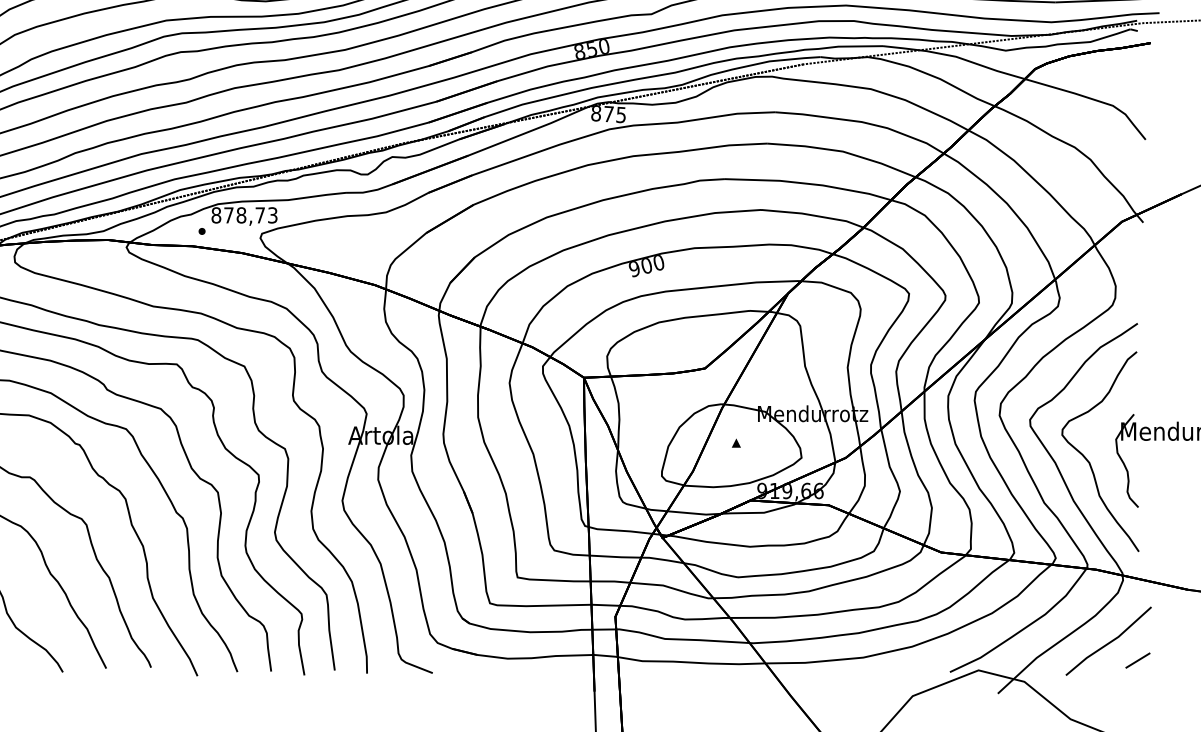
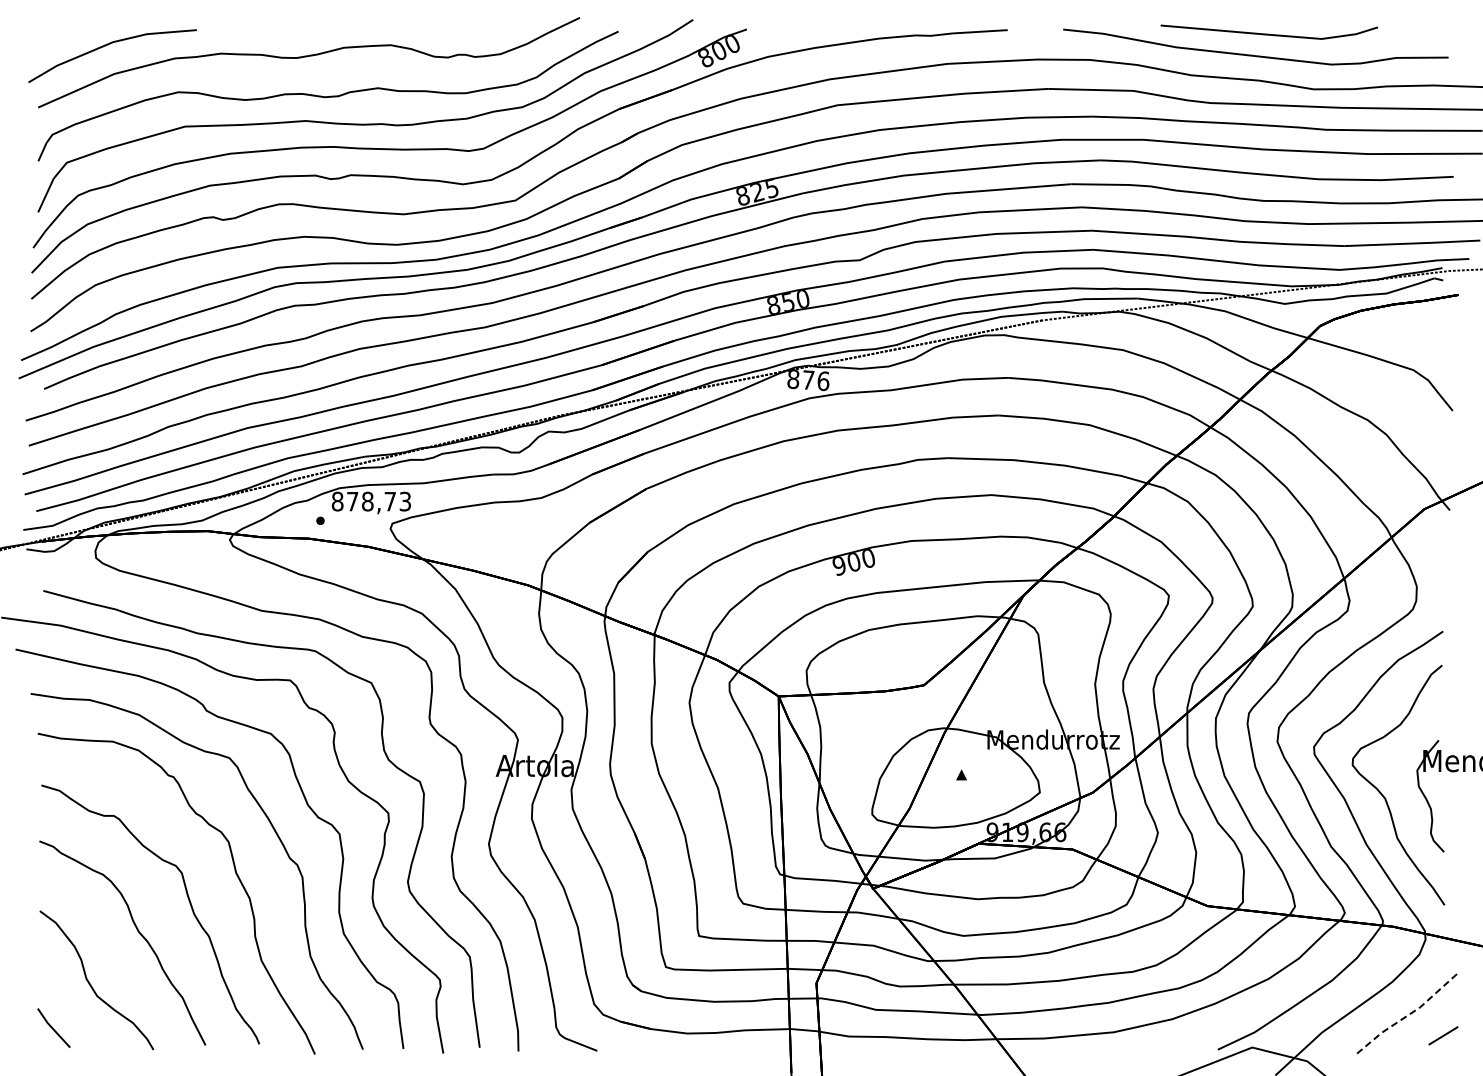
text: (621, 115) -> (823, 381), 875 -> 876
line: (1110, 641) -> (1410, 1013), solid -> dashed

